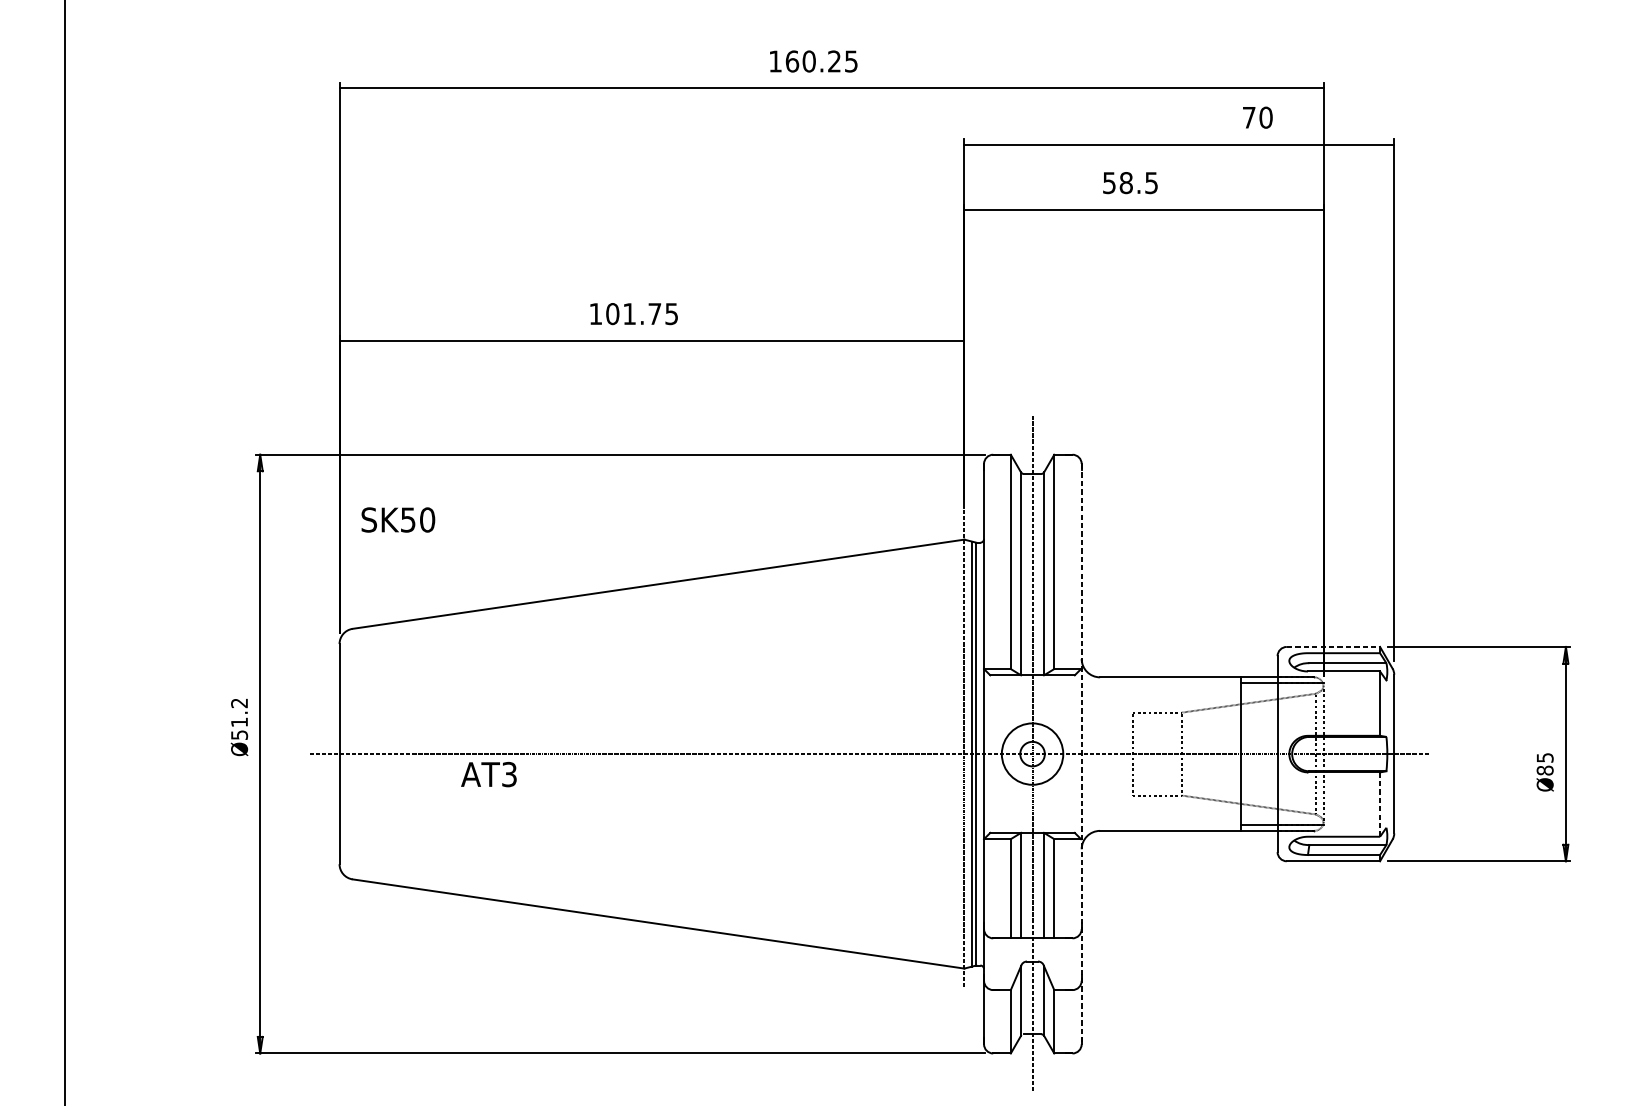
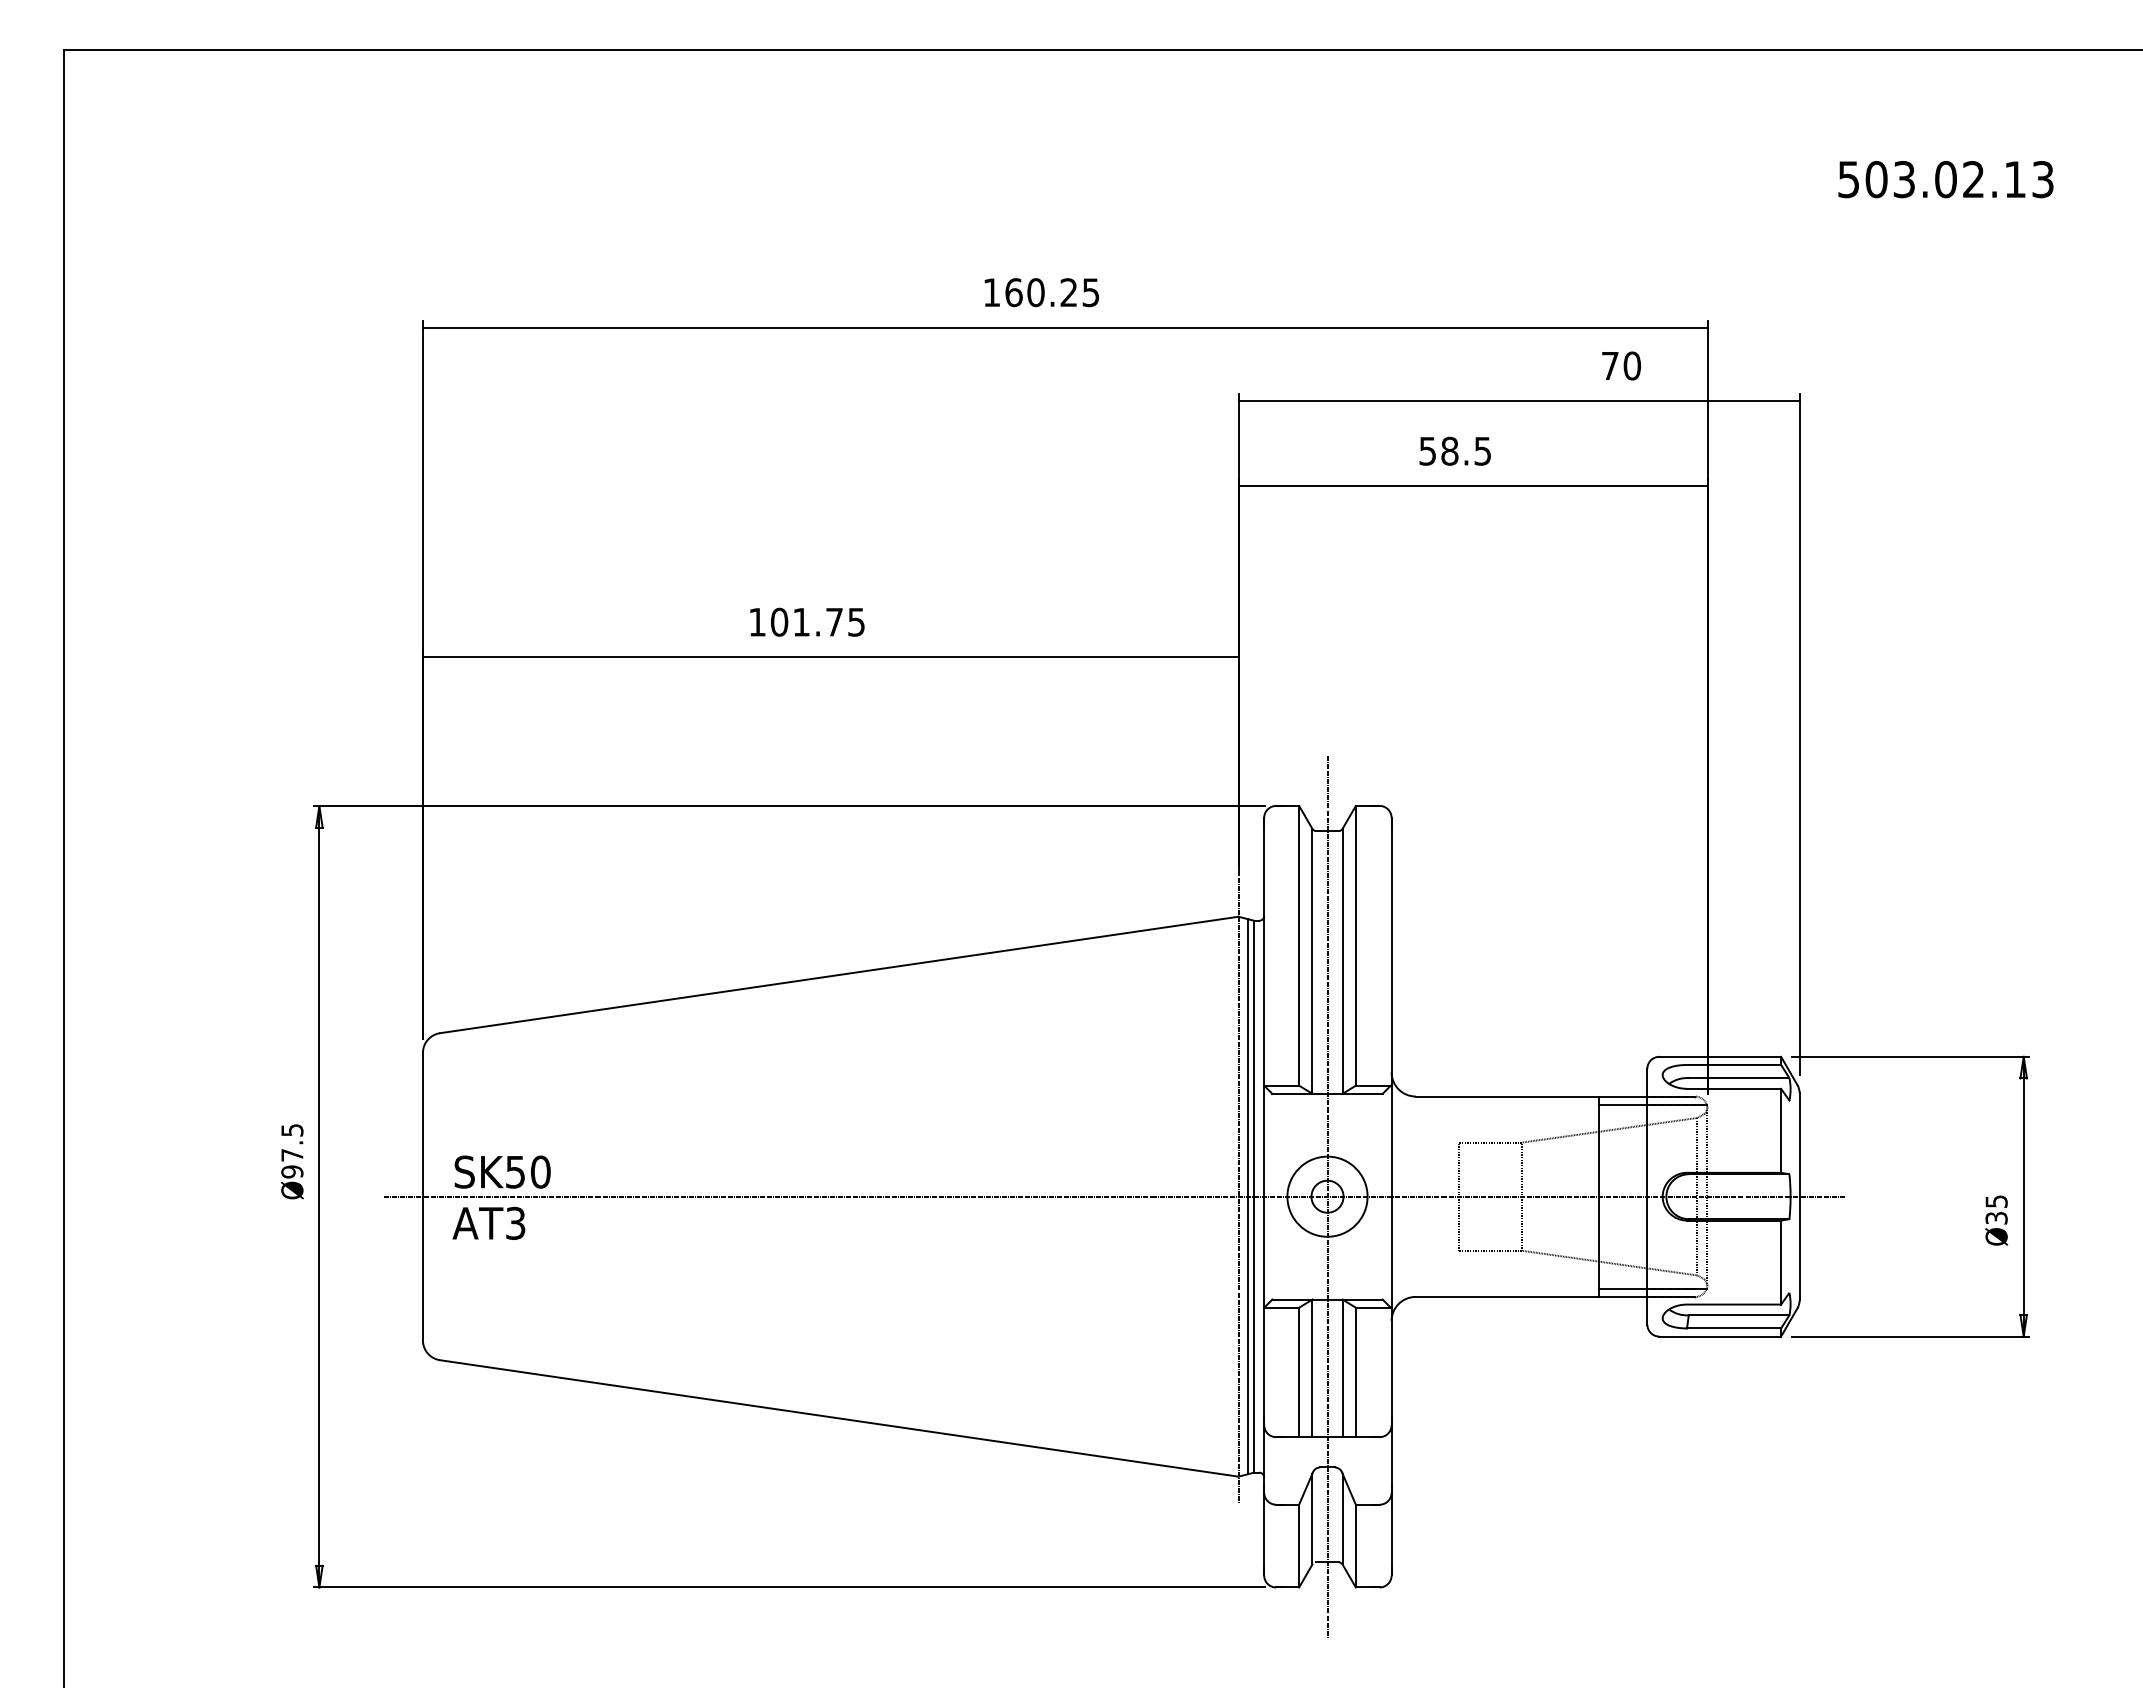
text: (398, 519) -> (502, 1171), moved
line: (1333, 646) -> (1720, 1056), dashed -> solid
text: (239, 719) -> (292, 1151), Ø51.2 -> Ø97.5
line: (1081, 753) -> (1391, 1196), dashed -> solid
text: (1545, 770) -> (1996, 1217), Ø85 -> Ø35
text: (488, 773) -> (488, 1222), moved
line: (1380, 804) -> (1781, 1262), dashed -> solid

